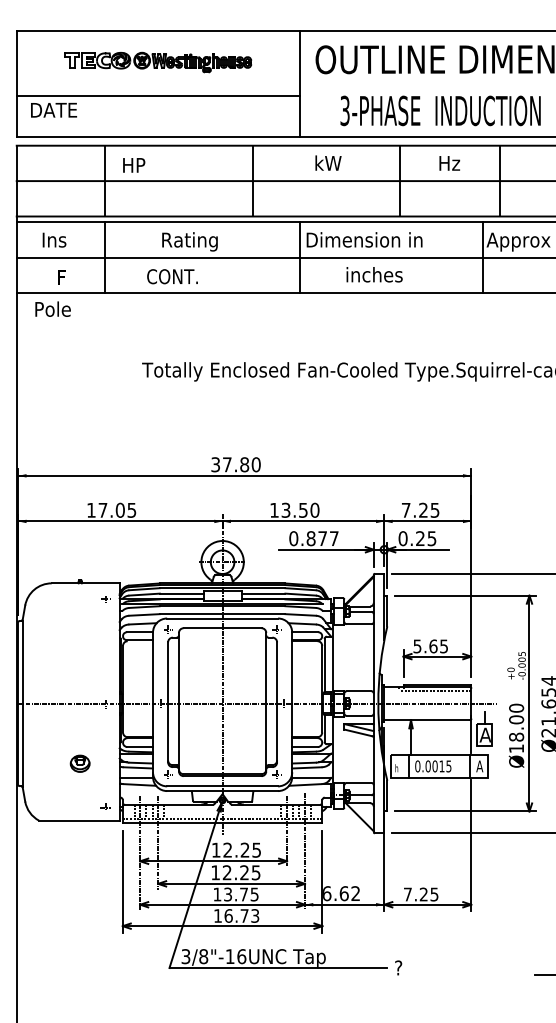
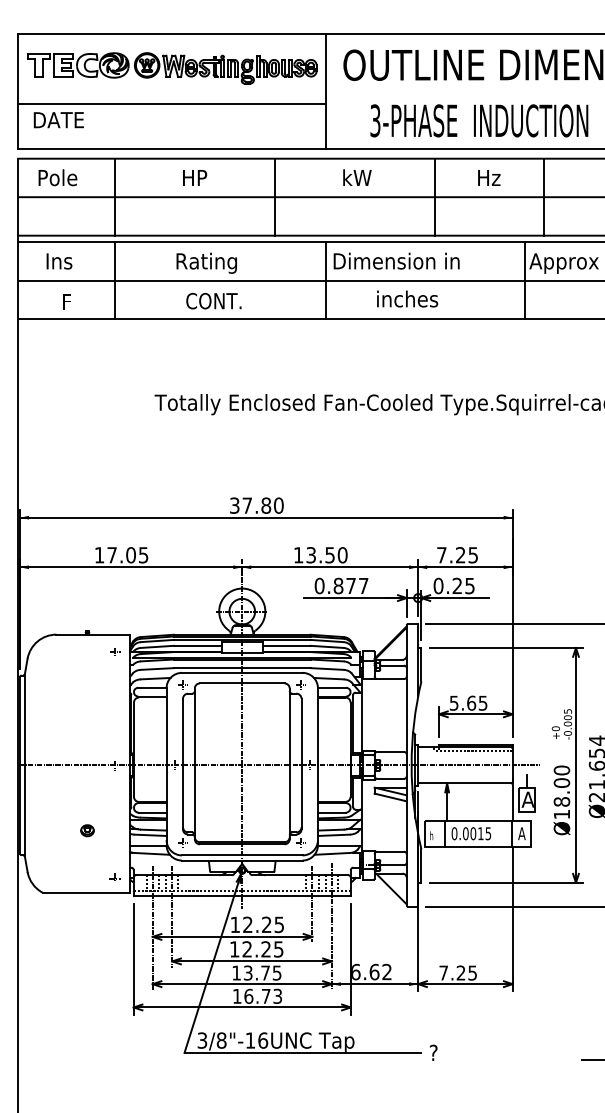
part: (158, 62) -> (172, 68), size x1.43
text: (134, 165) -> (195, 178), moved
text: (172, 276) -> (213, 300), moved
text: (52, 308) -> (57, 176), moved
part: (80, 763) -> (87, 830), size x0.62

